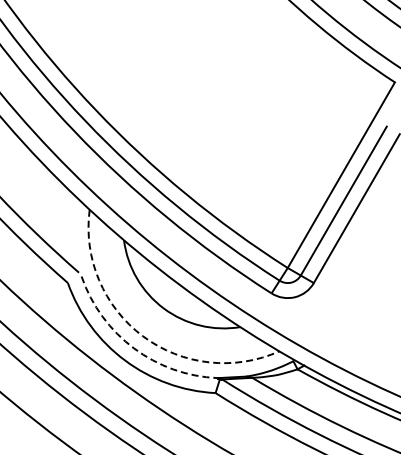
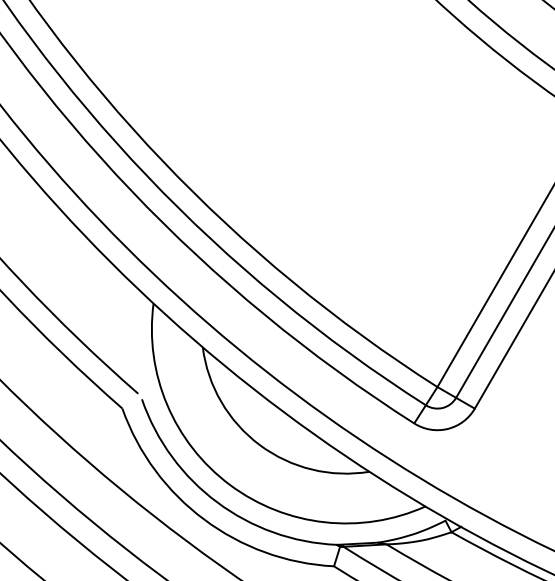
arc: (143, 336) -> (230, 485), dashed -> solid
arc: (134, 348) -> (217, 502), dashed -> solid

